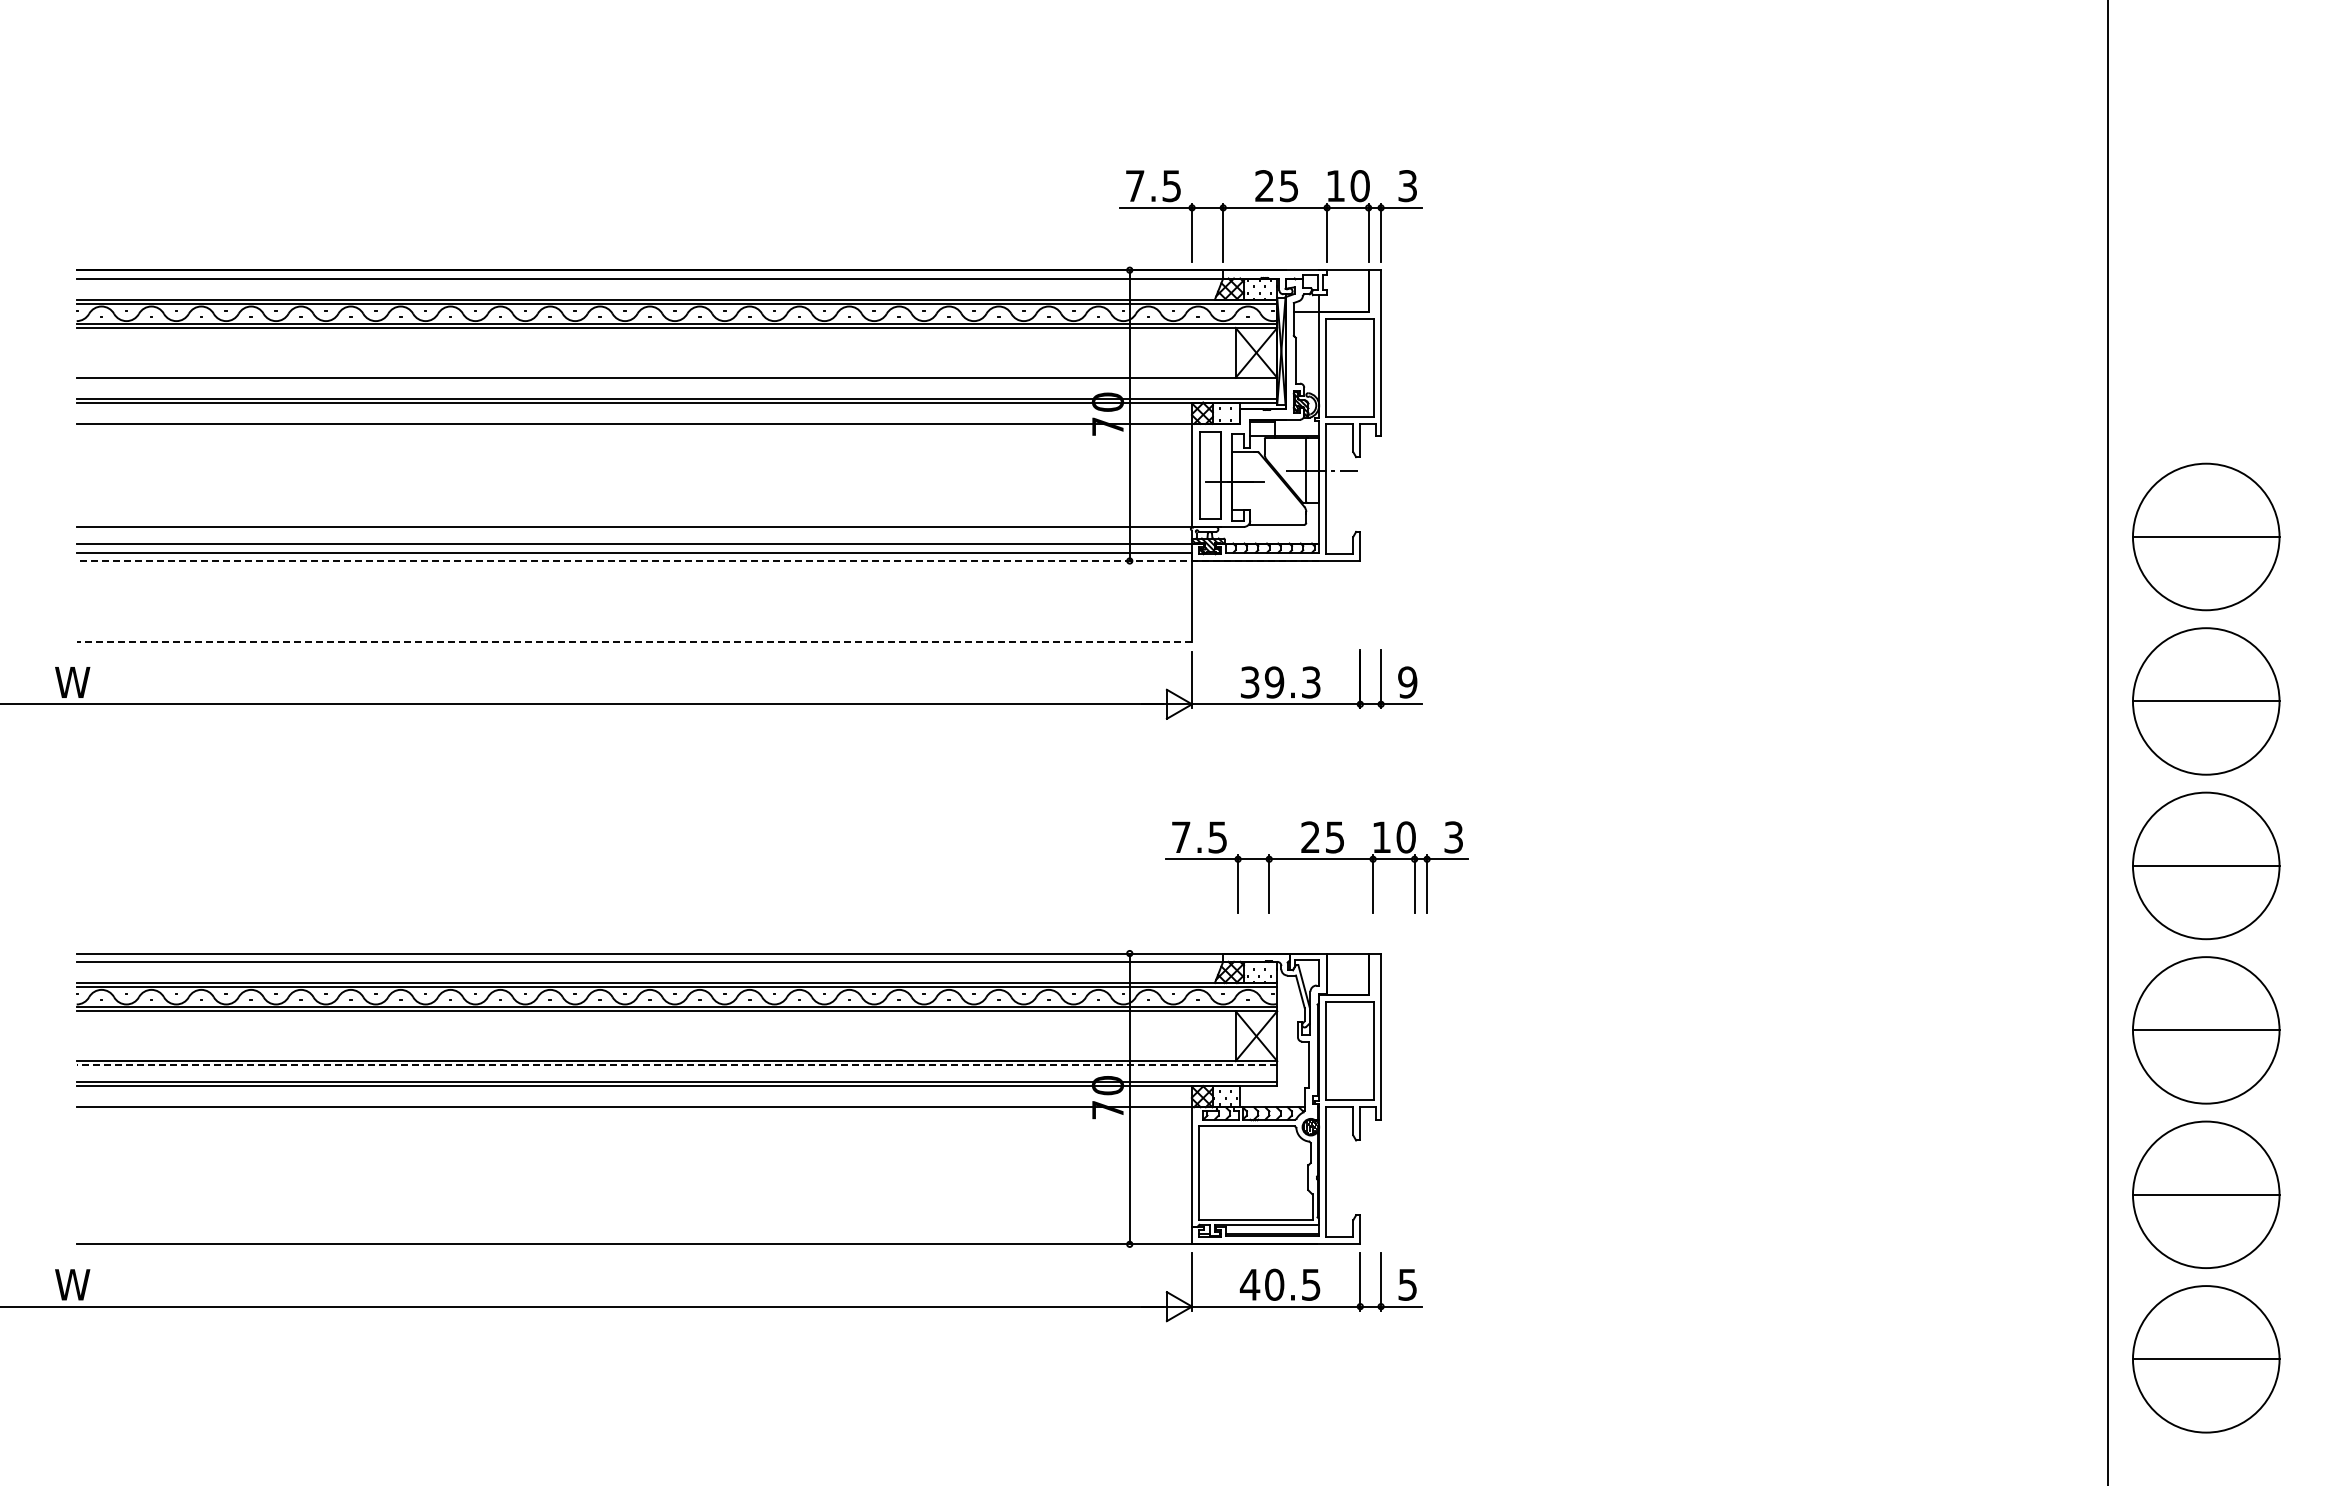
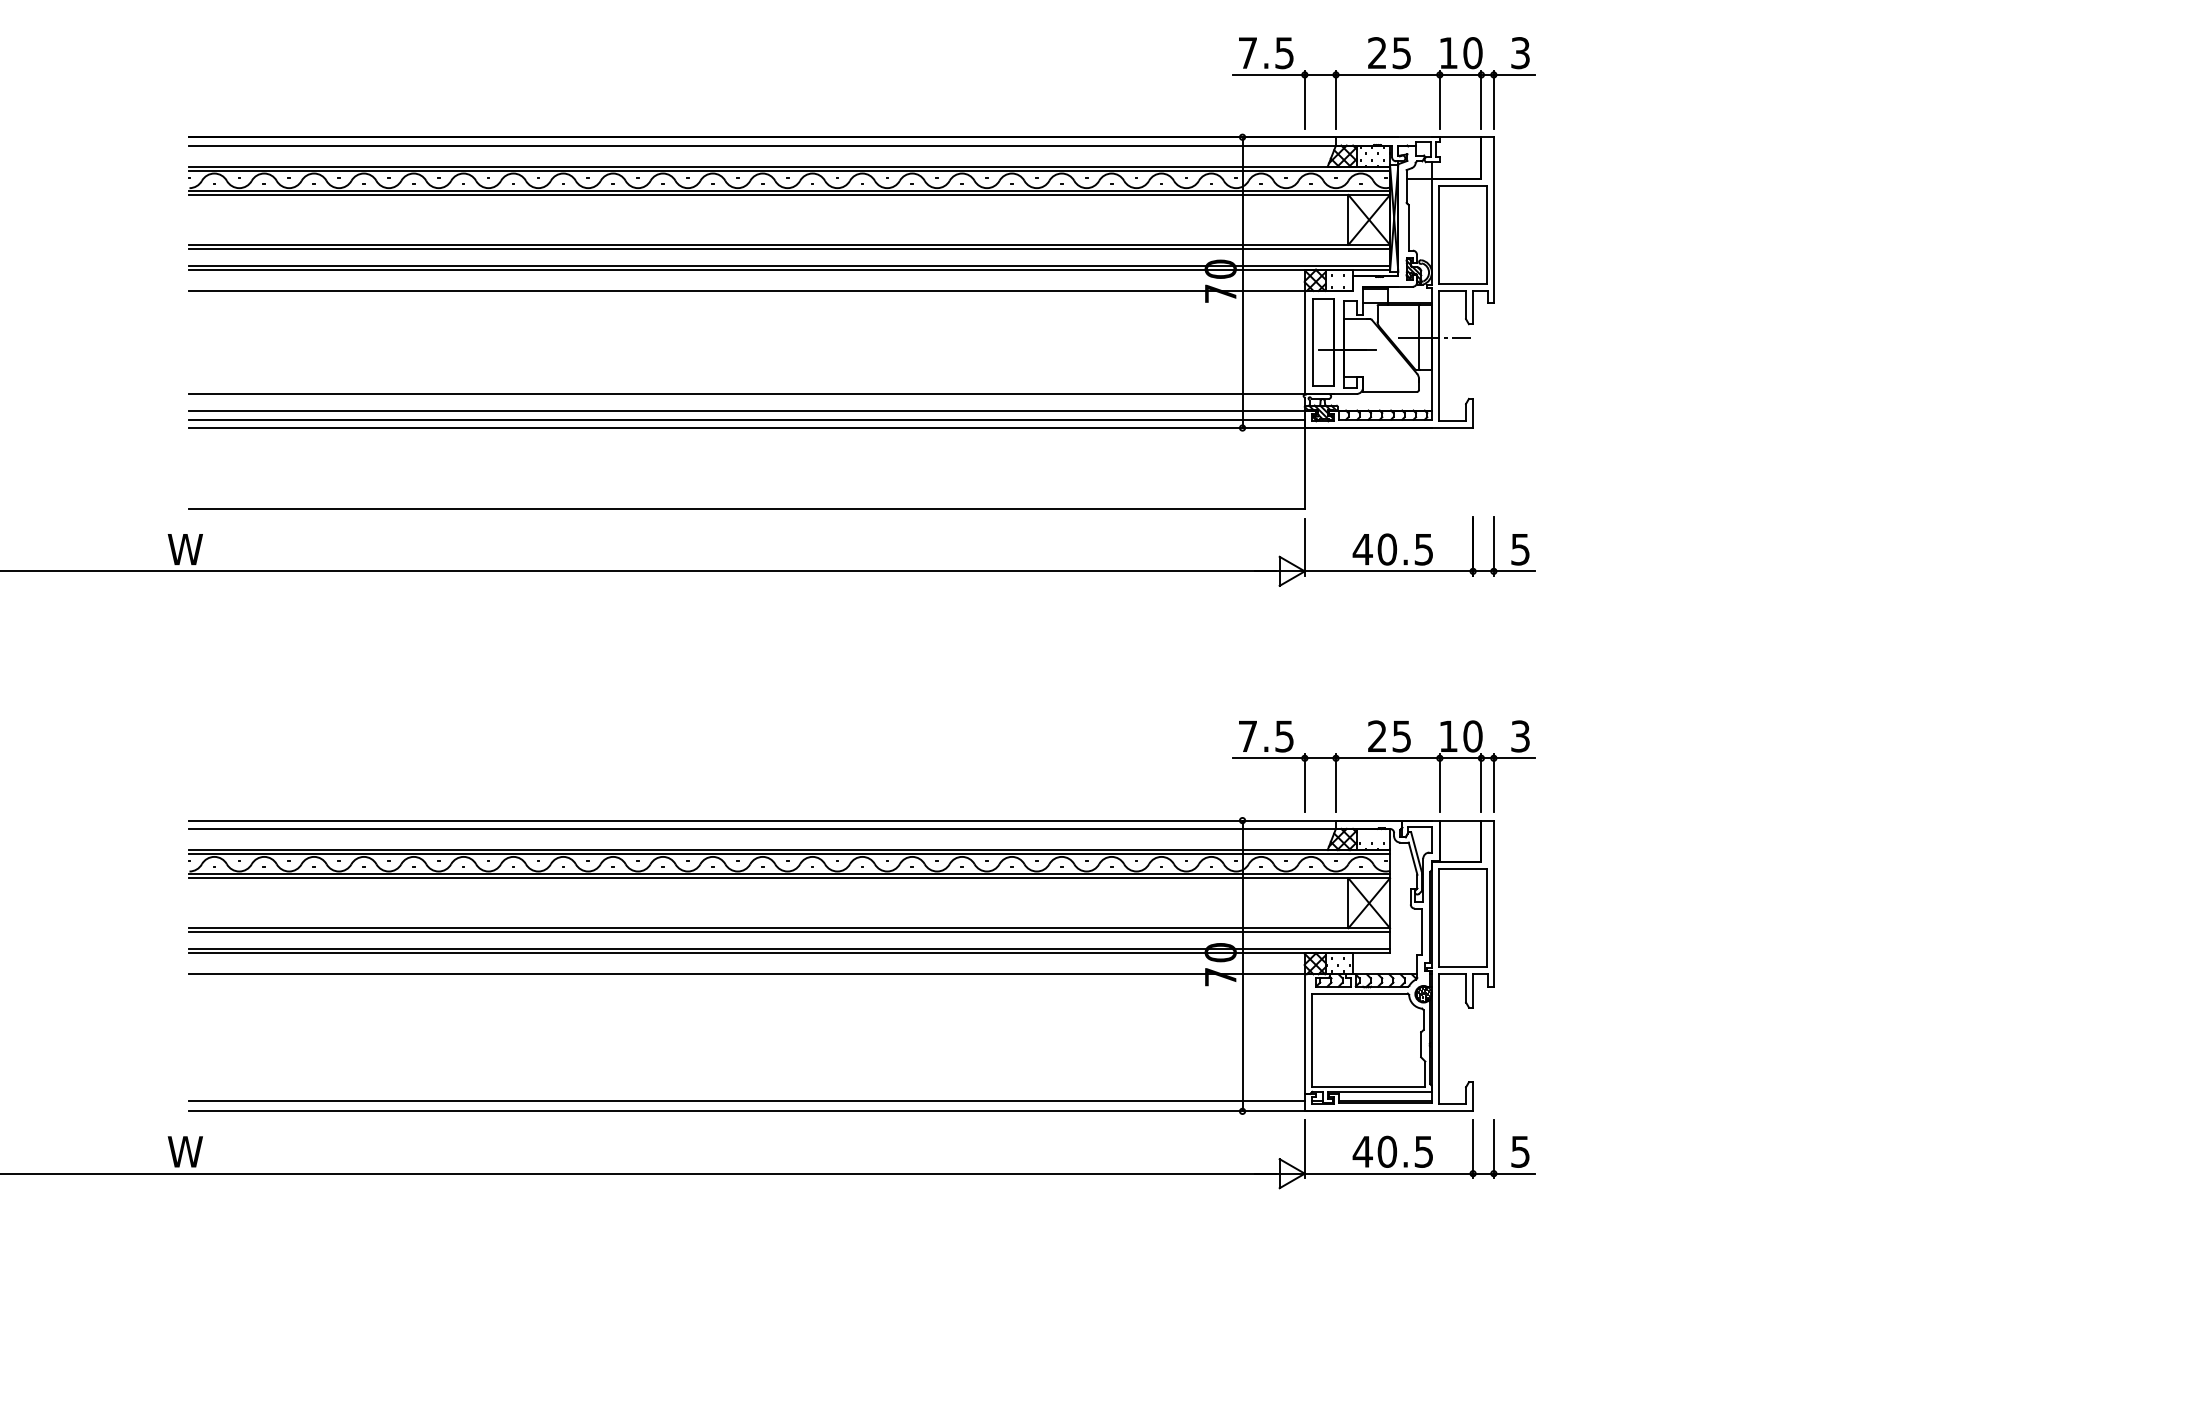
line: (676, 381) -> (789, 248), added
line: (697, 561) -> (810, 428), dashed -> solid
line: (634, 642) -> (747, 509), dashed -> solid
text: (1279, 682) -> (1392, 549), 39.3 -> 40.5
text: (1407, 682) -> (1520, 549), 9 -> 5
part: (1316, 859) -> (1383, 758), moved
line: (676, 1065) -> (789, 932), dashed -> solid
line: (634, 1233) -> (747, 1100), added

